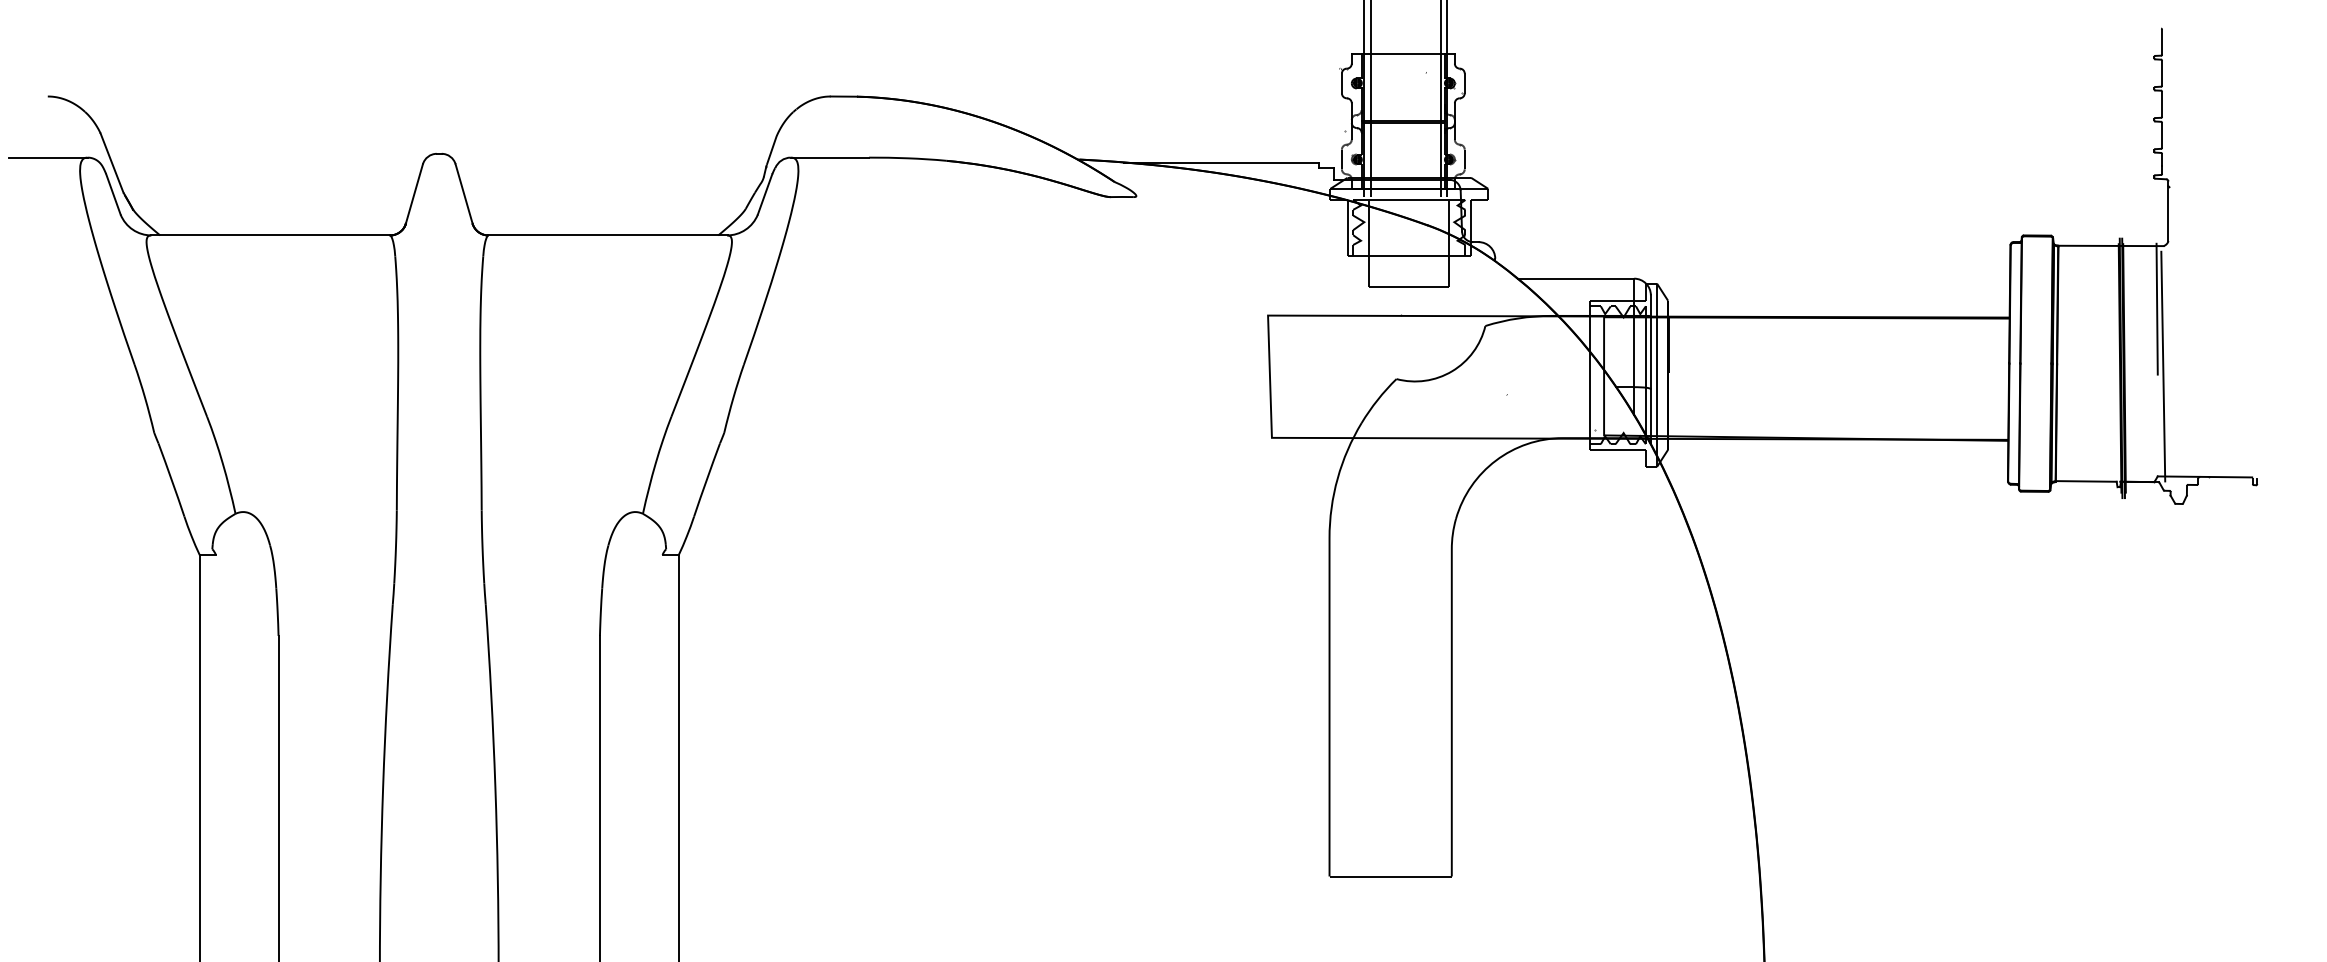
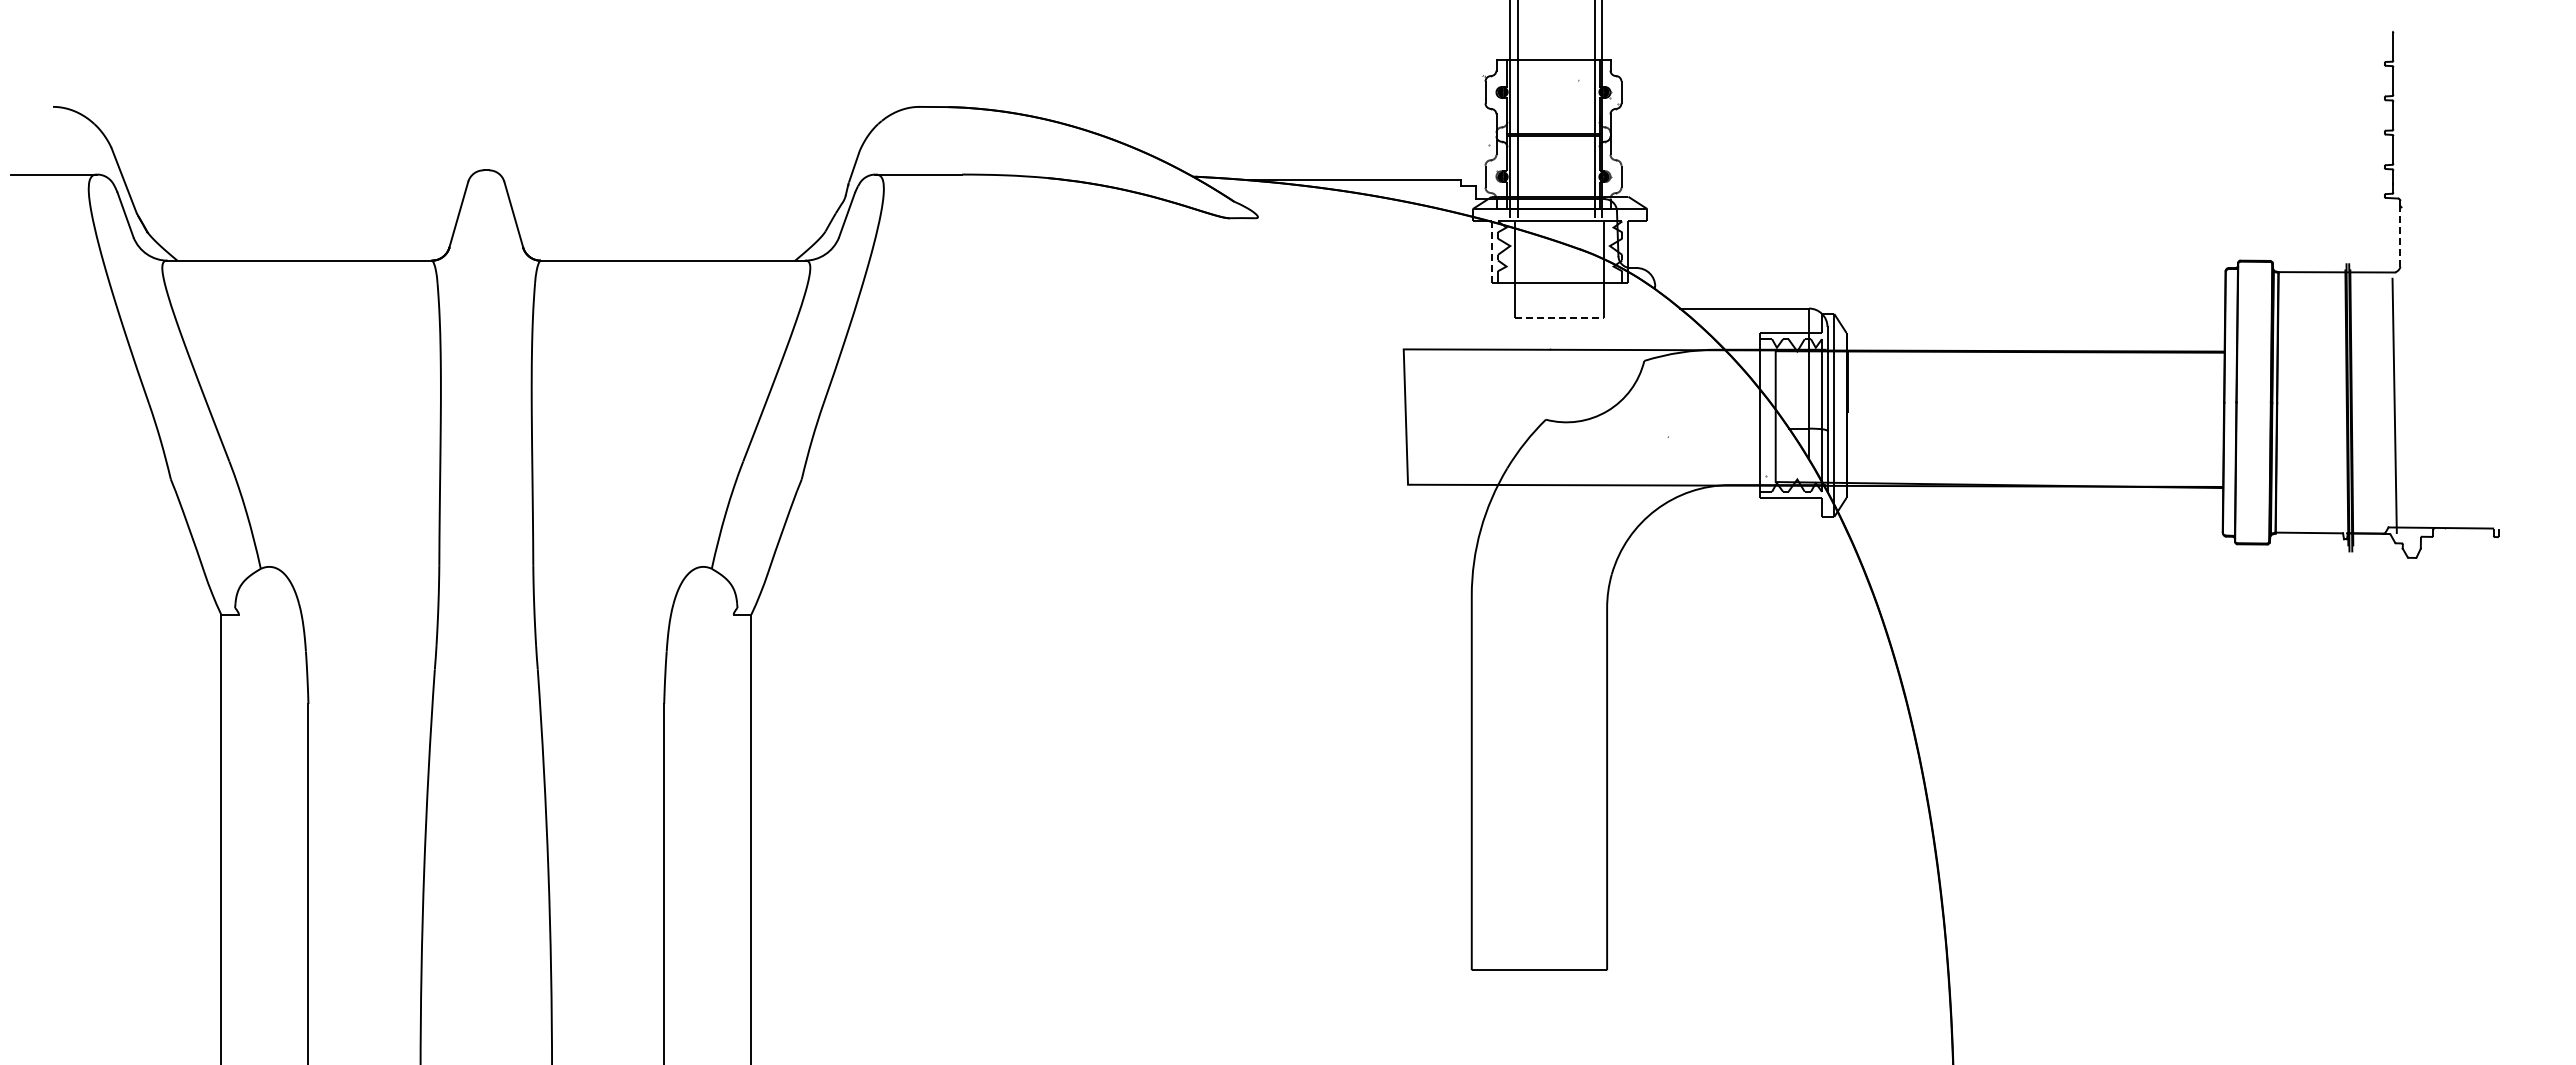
line: (2168, 214) -> (2400, 237), solid -> dashed
line: (1347, 228) -> (1491, 252), solid -> dashed
line: (1408, 287) -> (1559, 318), solid -> dashed
line: (2156, 308) -> (2387, 341), removed

